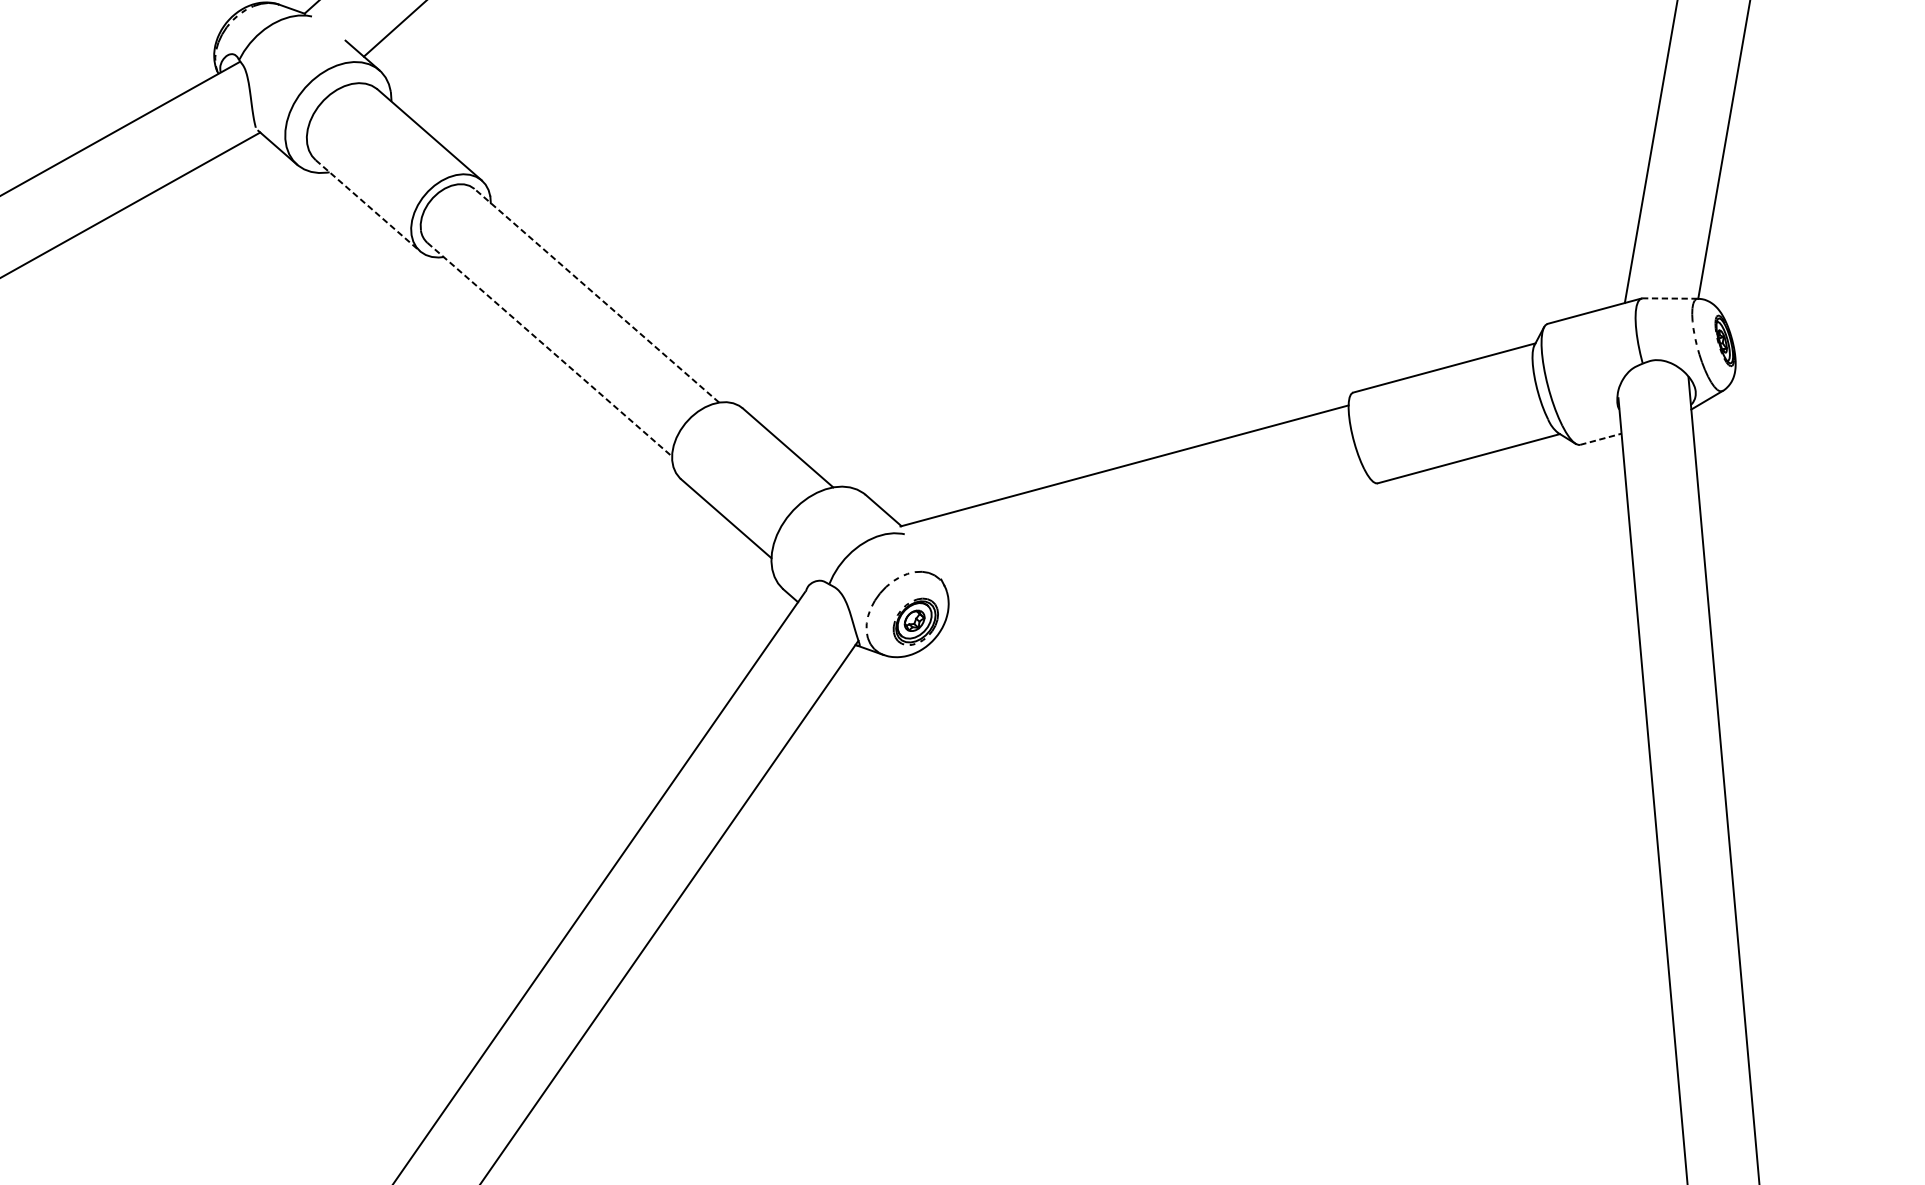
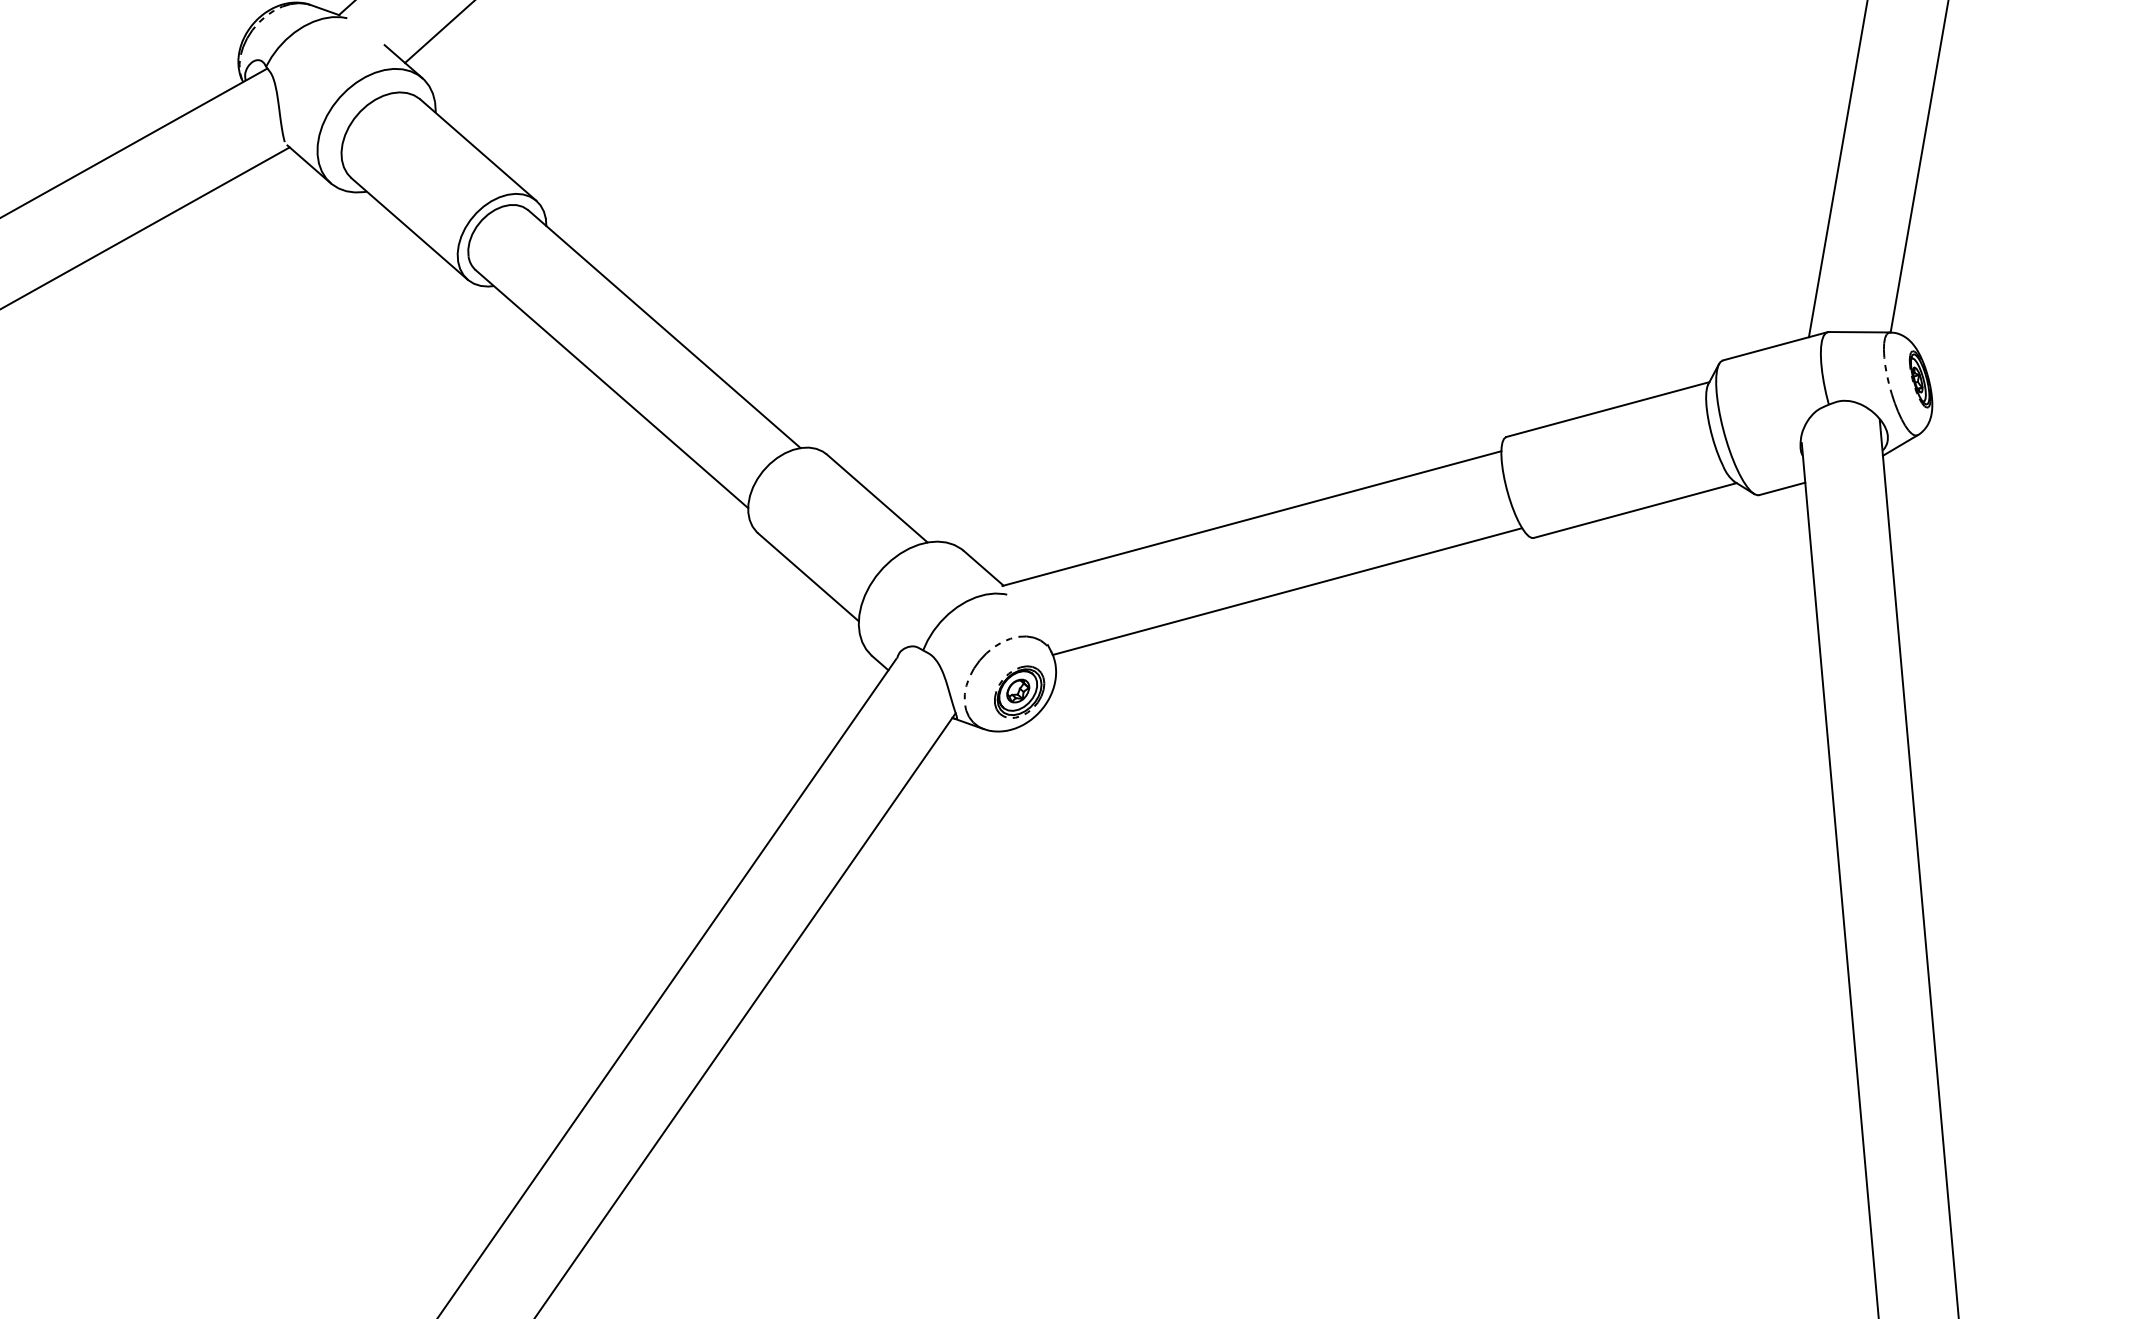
line: (367, 206) -> (409, 229), dashed -> solid
line: (596, 296) -> (664, 329), dashed -> solid
line: (1670, 298) -> (1859, 332), dashed -> solid
line: (549, 349) -> (611, 389), dashed -> solid
line: (1601, 438) -> (1782, 488), dashed -> solid
line: (1156, 531) -> (1287, 591), added

